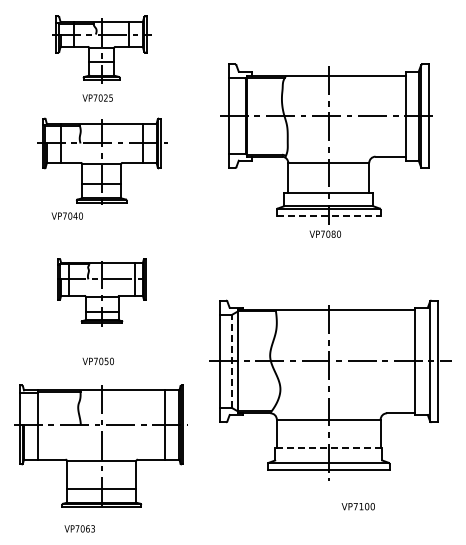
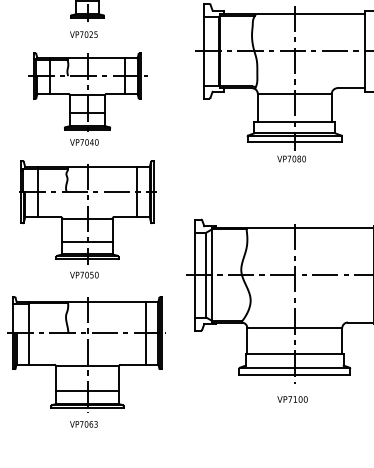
text: (66, 215) -> (83, 141), moved
line: (328, 216) -> (294, 142), dashed -> solid
part: (102, 292) -> (88, 212), size x1.67
line: (231, 360) -> (205, 274), dashed -> solid
line: (328, 447) -> (294, 353), dashed -> solid
text: (357, 506) -> (291, 399), moved
text: (79, 528) -> (83, 424), moved

